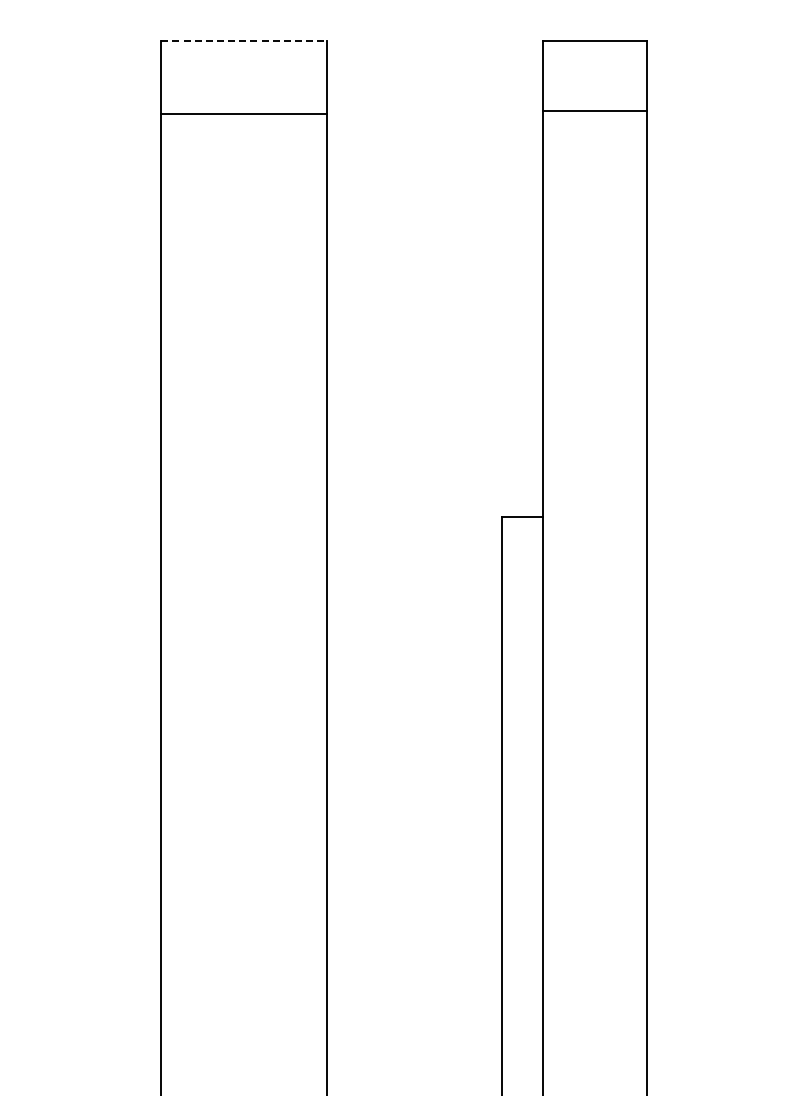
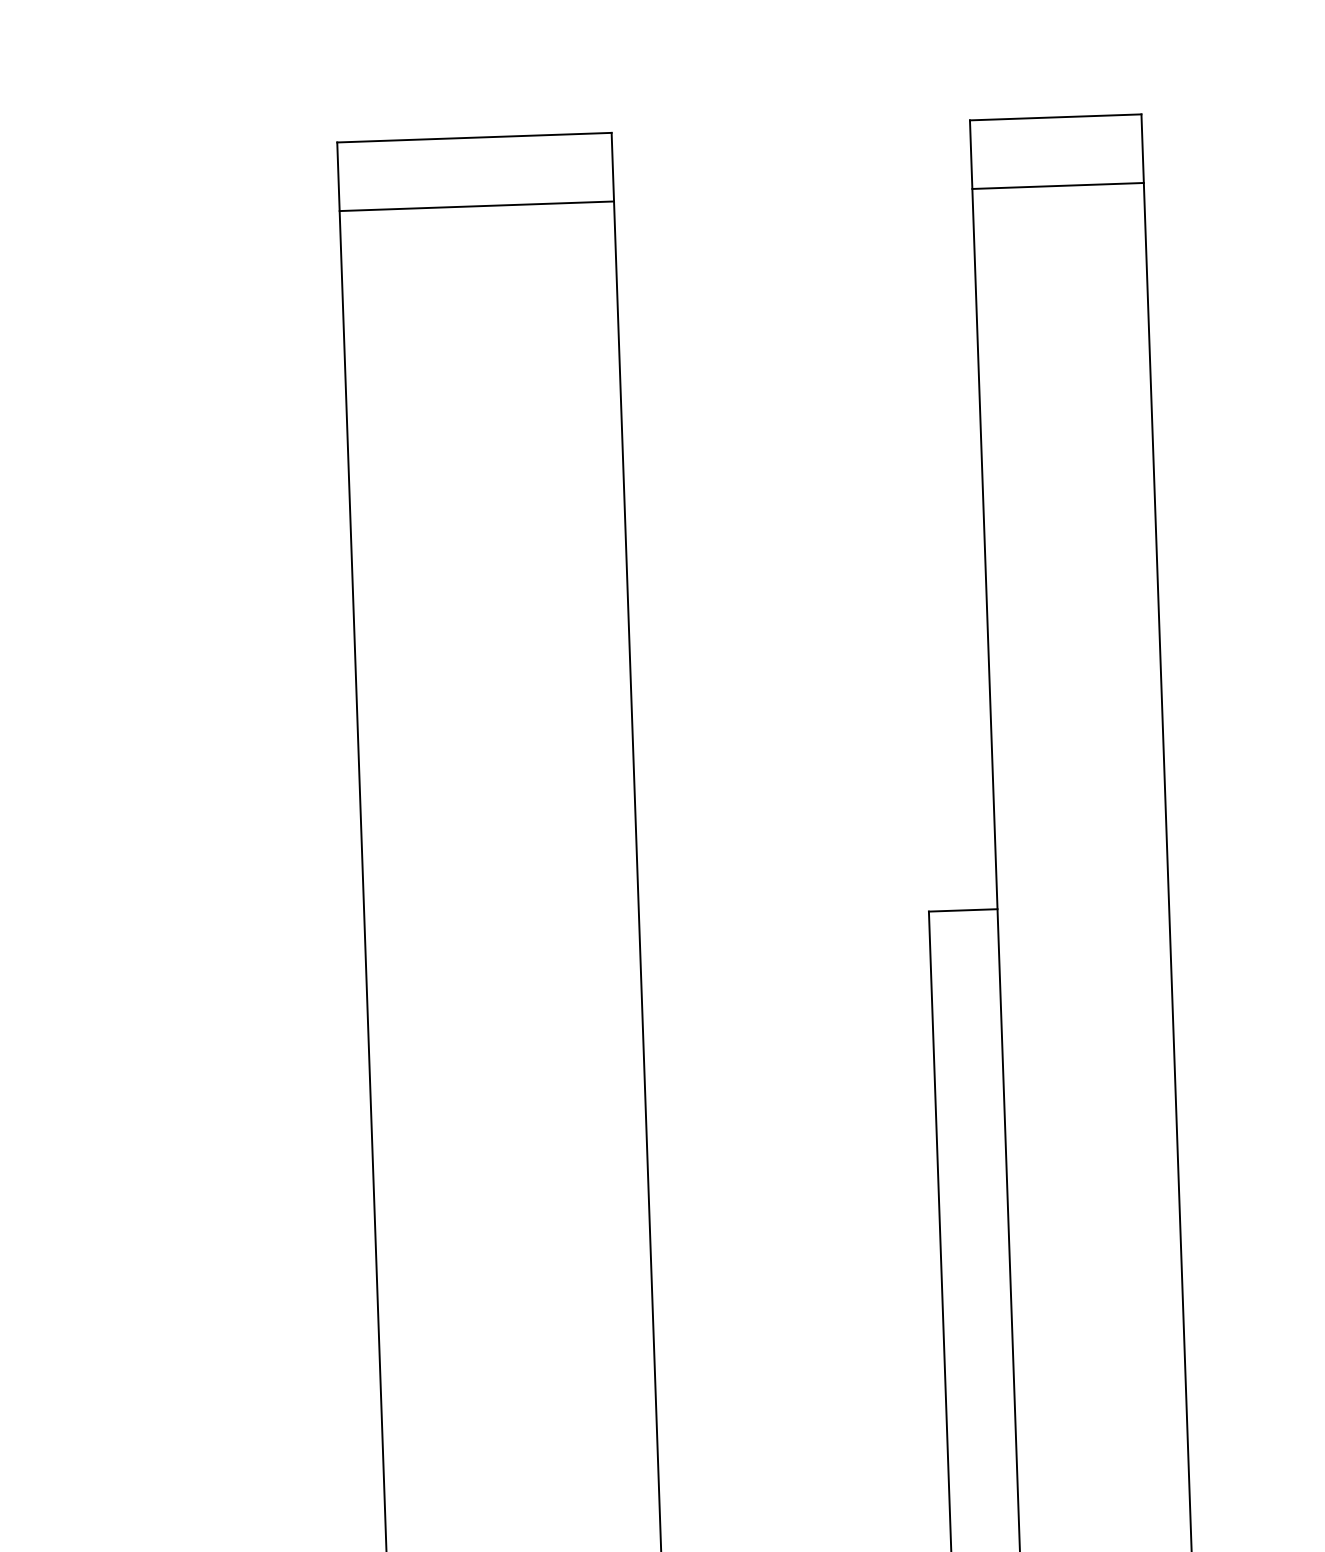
line: (244, 41) -> (475, 138), dashed -> solid
line: (594, 110) -> (1057, 185), moved
line: (243, 113) -> (475, 206), moved

